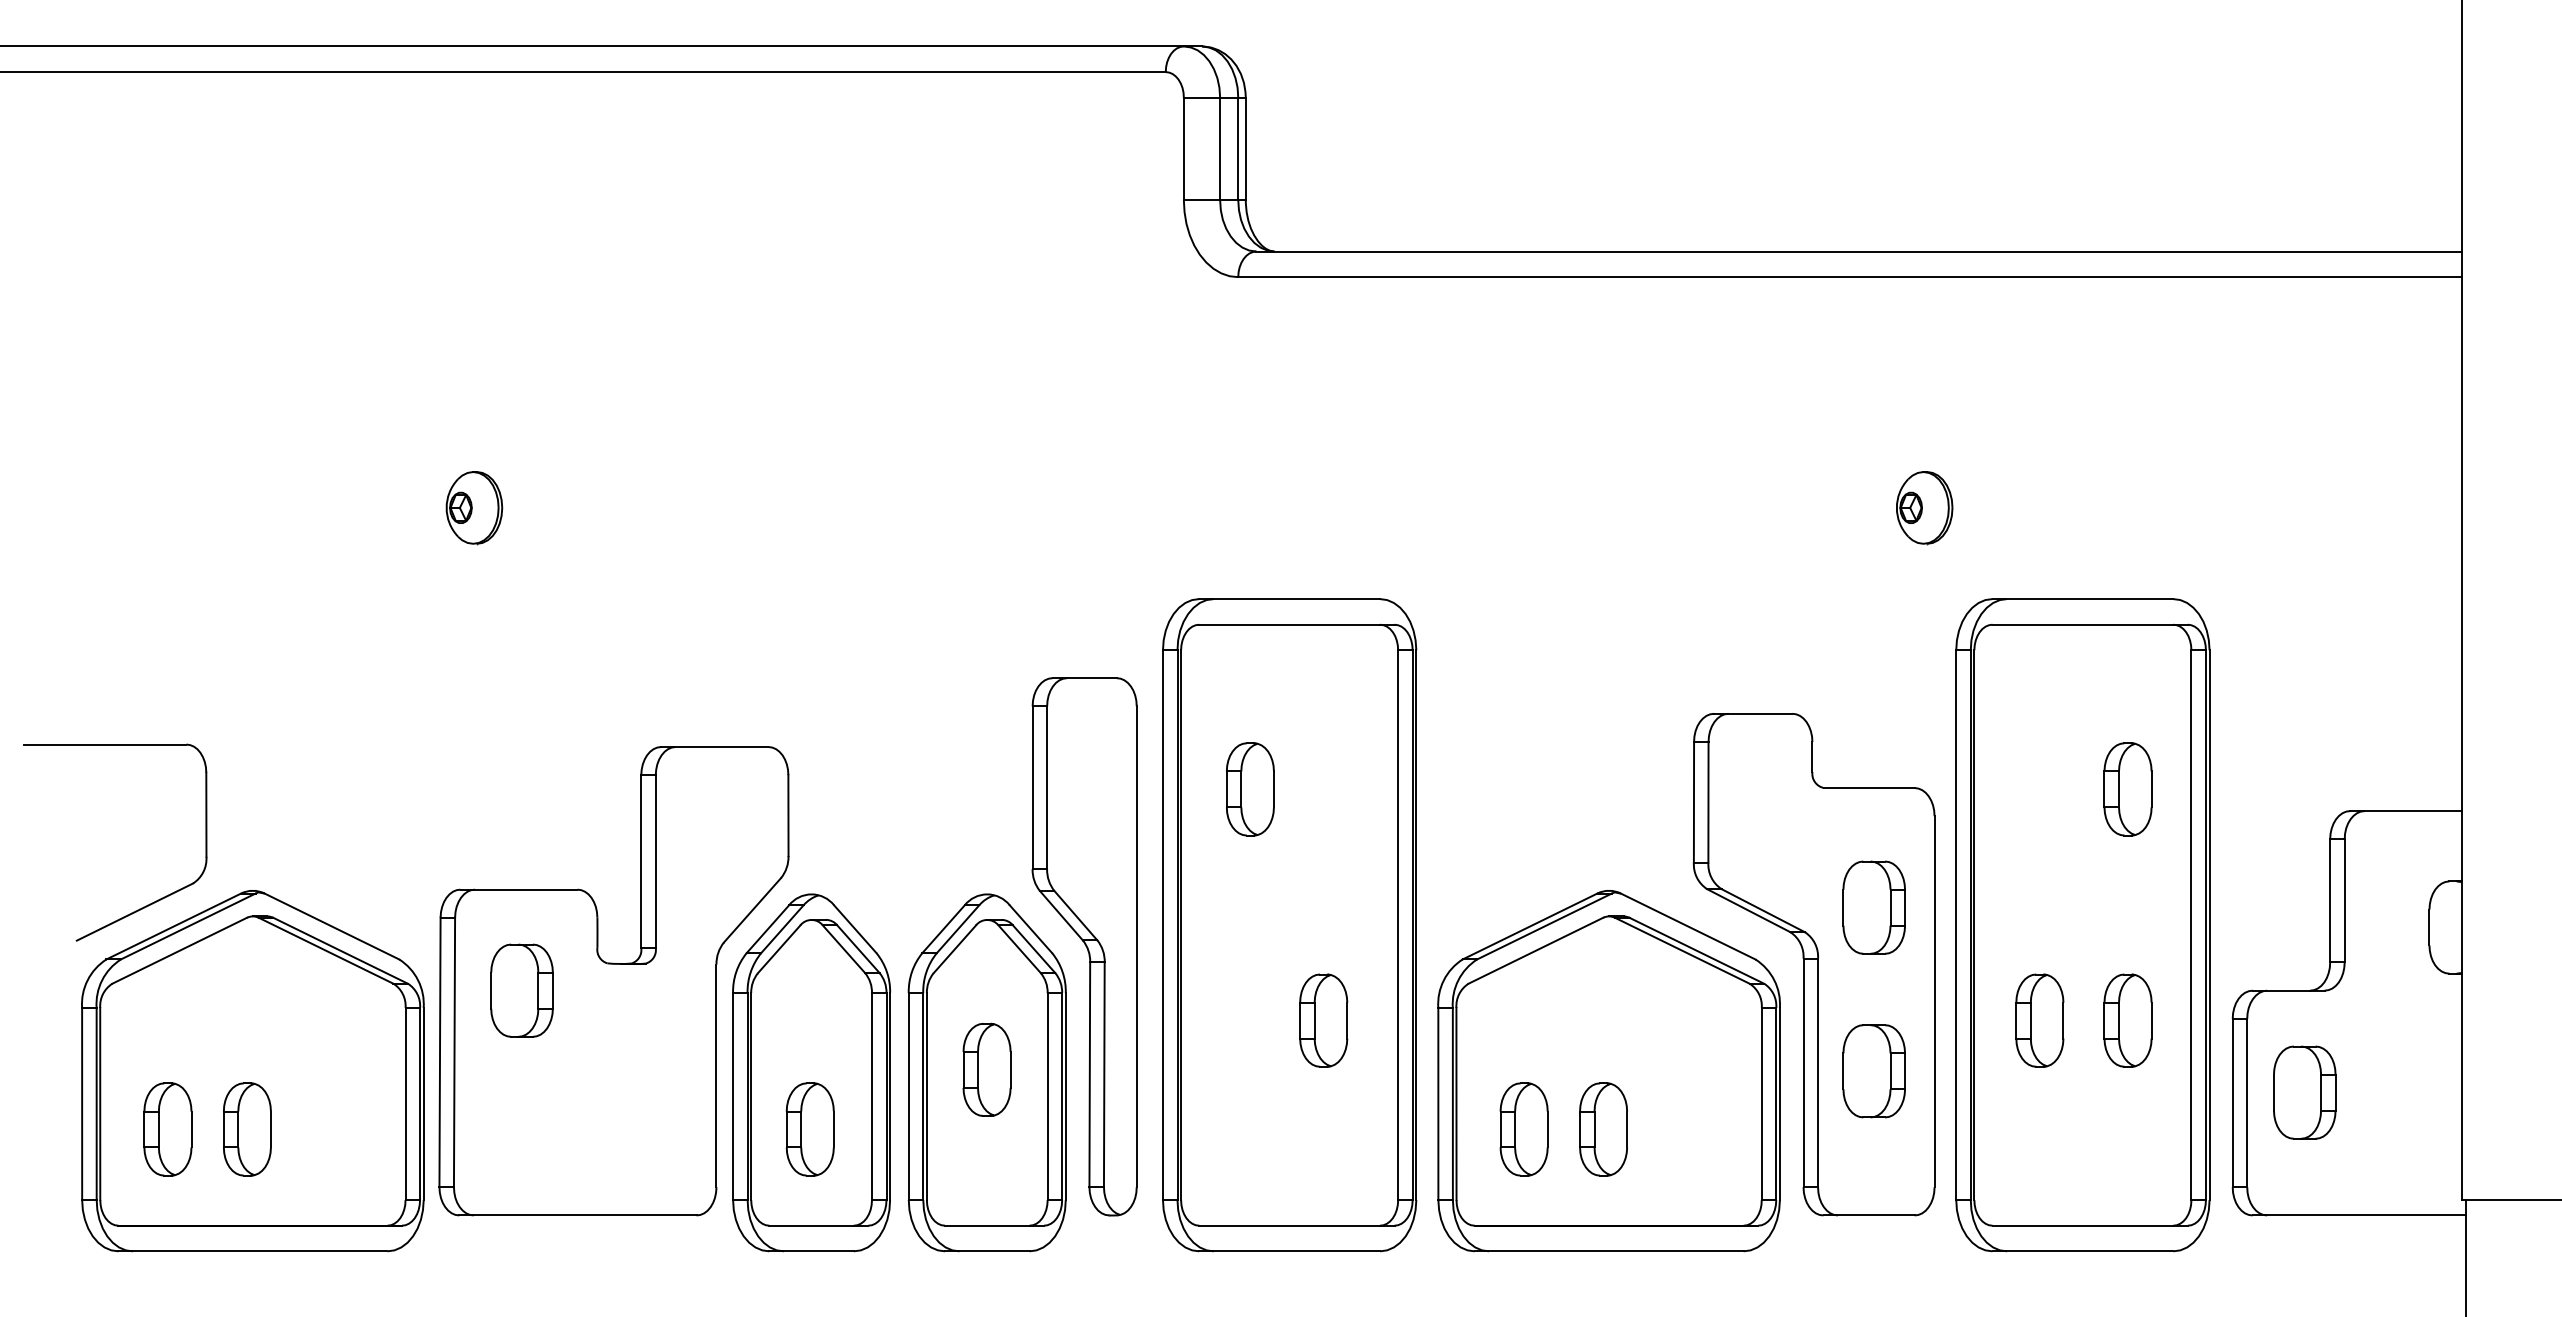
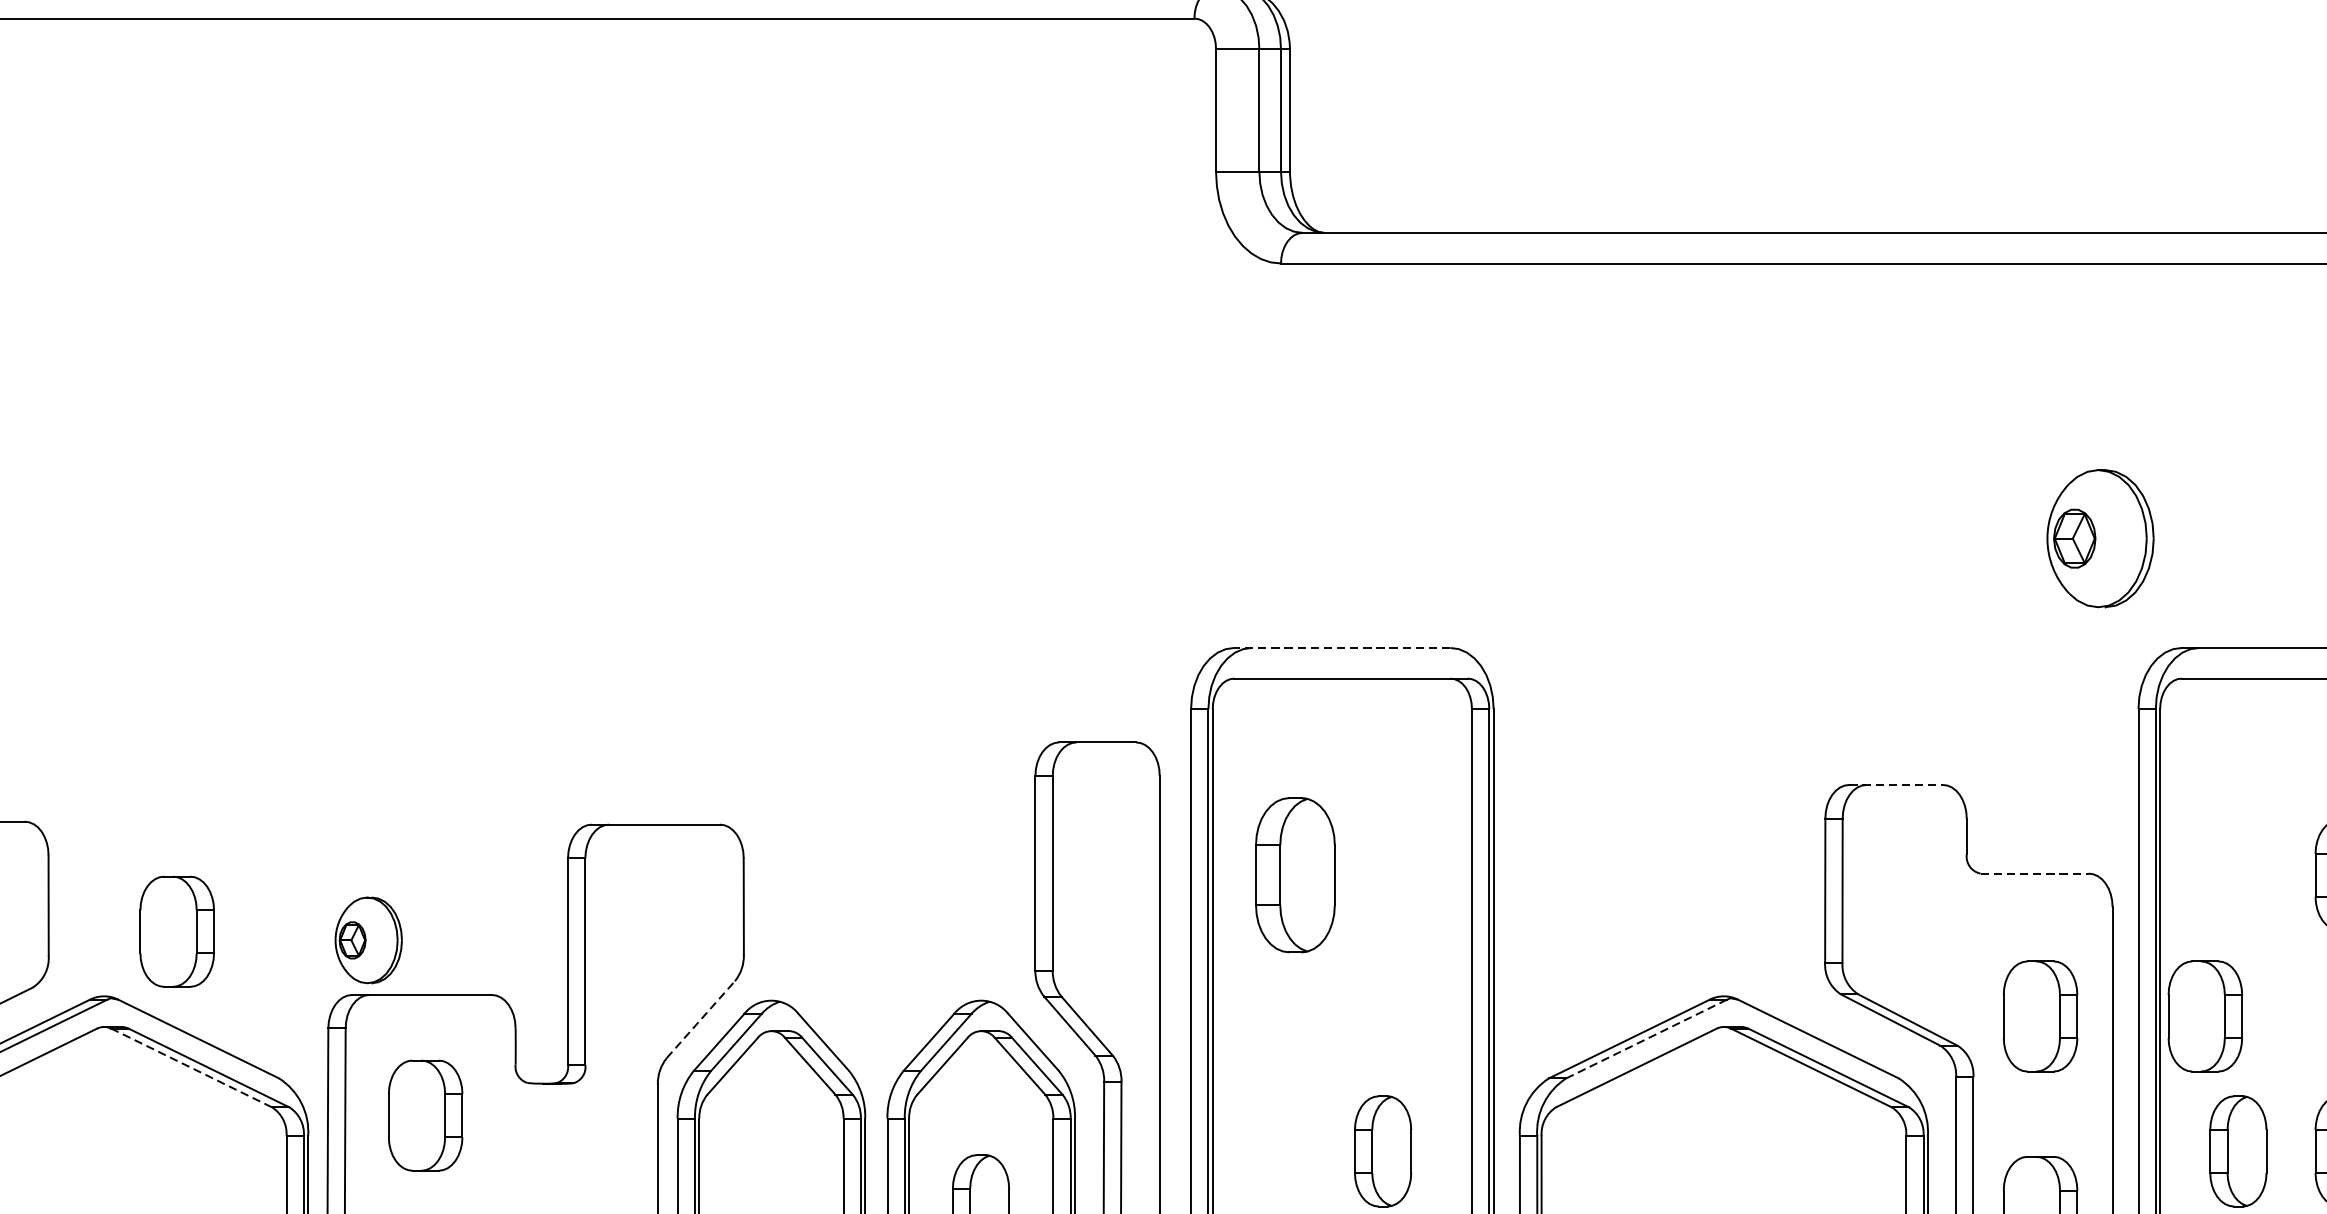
part: (474, 508) -> (368, 941), moved
part: (1924, 508) -> (2100, 539), size x1.6
line: (1289, 599) -> (1342, 648), solid -> dashed
line: (1753, 713) -> (1896, 784), solid -> dashed
line: (1869, 788) -> (2034, 874), solid -> dashed
part: (1250, 789) -> (1295, 875), size x1.4
part: (313, 836) -> (176, 931), added
part: (2011, 907) -> (2204, 1016), added
line: (752, 910) -> (700, 1019), solid -> dashed
line: (1544, 926) -> (1646, 1038), solid -> dashed
line: (326, 950) -> (192, 1067), solid -> dashed

